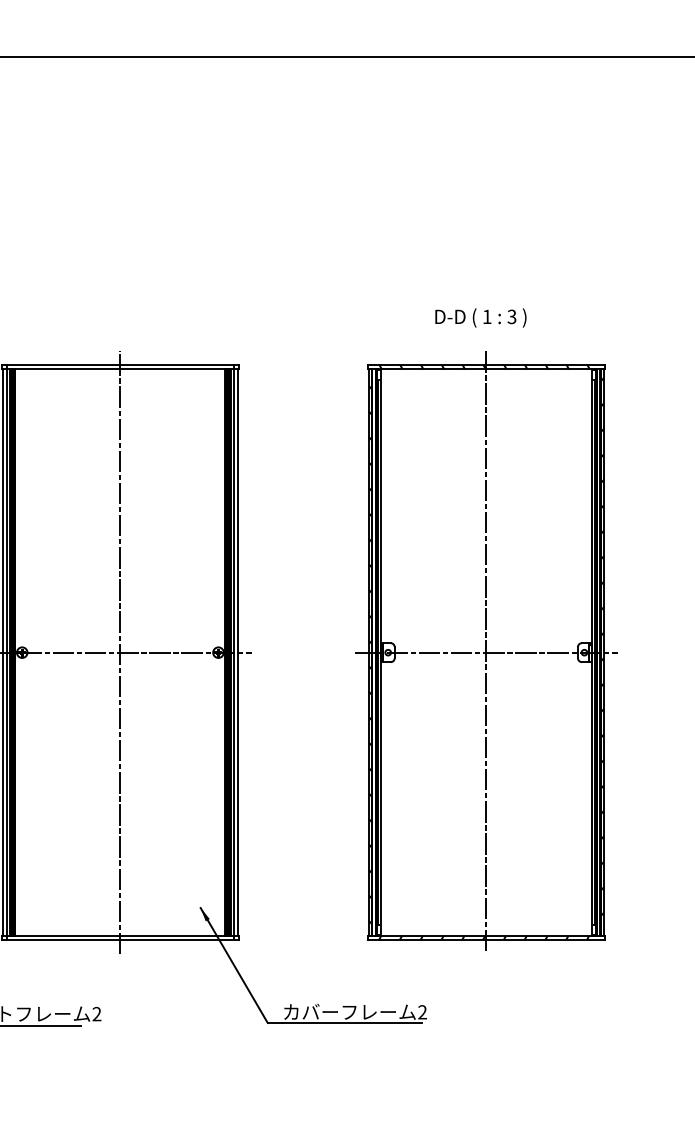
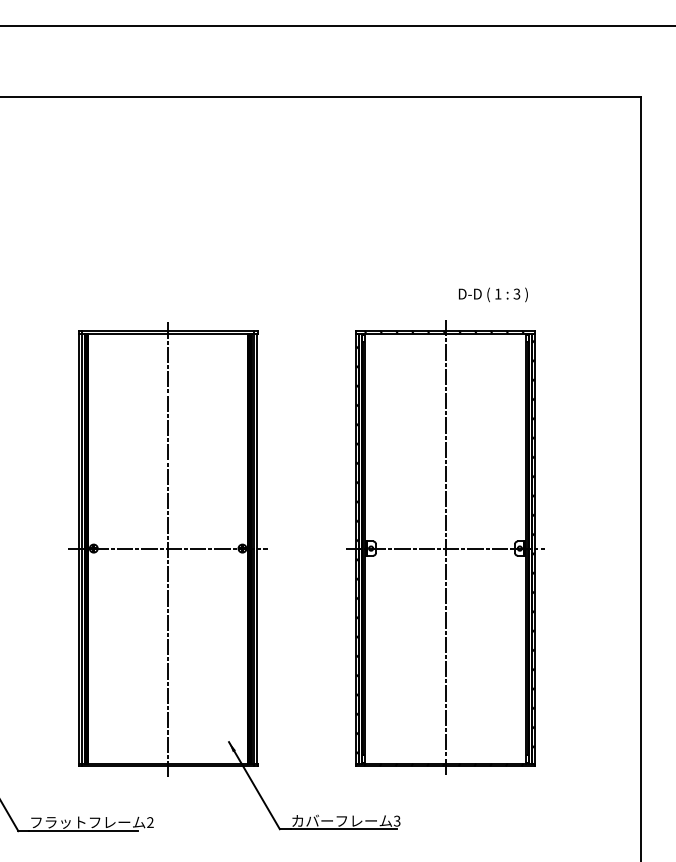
text: (481, 317) -> (493, 294), moved
text: (422, 1012) -> (397, 821), 2 -> 3

